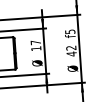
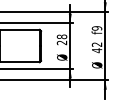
text: (69, 32) -> (96, 28), f5 -> f9
text: (35, 45) -> (61, 39), 17 -> 28

